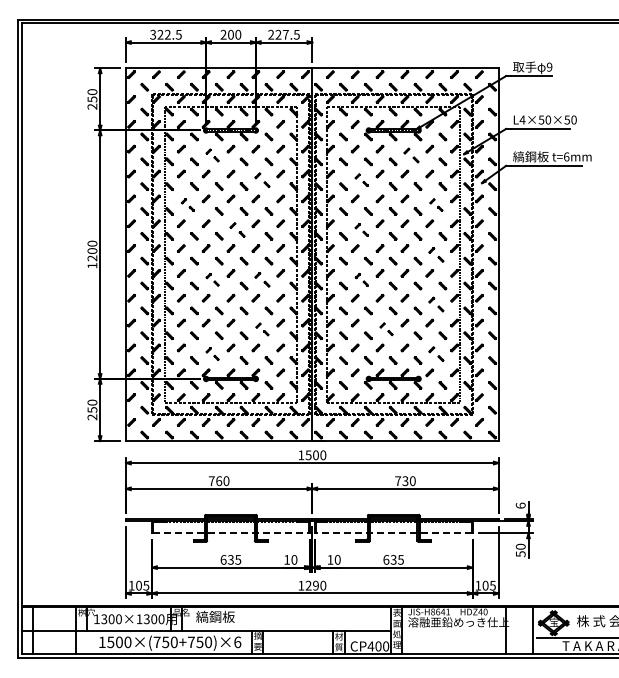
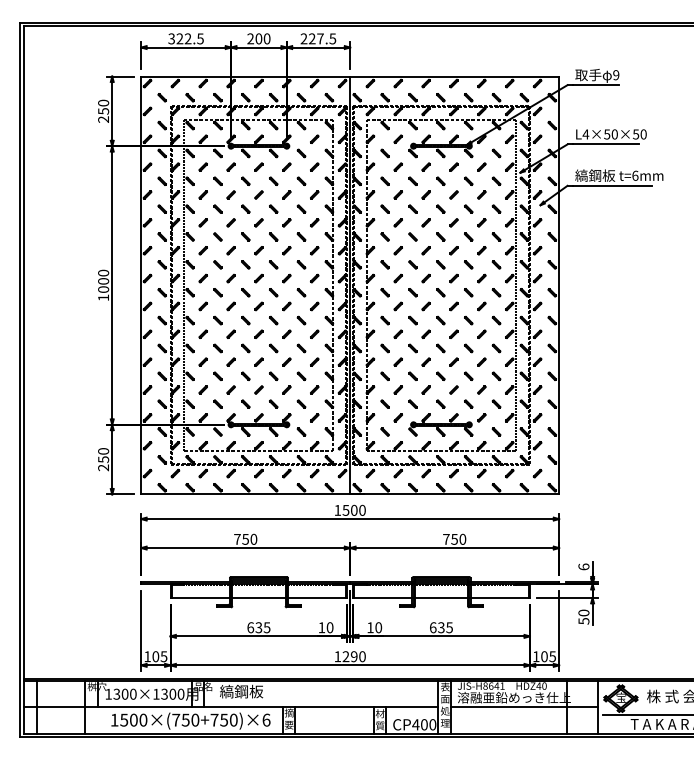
part: (212, 155) -> (238, 174), size x1.67
part: (411, 155) -> (461, 174), size x1.43
part: (262, 179) -> (294, 201), size x1.43
part: (361, 179) -> (405, 201), size x1.67
part: (187, 204) -> (210, 229), size x1.67
part: (436, 204) -> (489, 229), size x1.67
part: (237, 229) -> (266, 257), size x1.43
part: (361, 229) -> (405, 257), size x1.67
part: (436, 254) -> (489, 285), size x1.43
text: (92, 258) -> (103, 289), 1200 -> 1000
part: (212, 279) -> (238, 313), size x1.67
part: (262, 279) -> (294, 313), size x1.43
part: (361, 279) -> (405, 313), size x1.67
part: (436, 304) -> (489, 341), size x1.43
part: (386, 328) -> (433, 368), size x1.67
part: (262, 329) -> (294, 369), size x1.67
part: (212, 353) -> (238, 396), size x1.67
part: (436, 353) -> (489, 396), size x1.43
text: (405, 480) -> (454, 538), 730 -> 750
text: (219, 481) -> (246, 539), 760 -> 750
line: (230, 533) -> (258, 598), dashed -> solid
line: (393, 533) -> (441, 598), dashed -> solid
line: (467, 630) -> (524, 706), added

